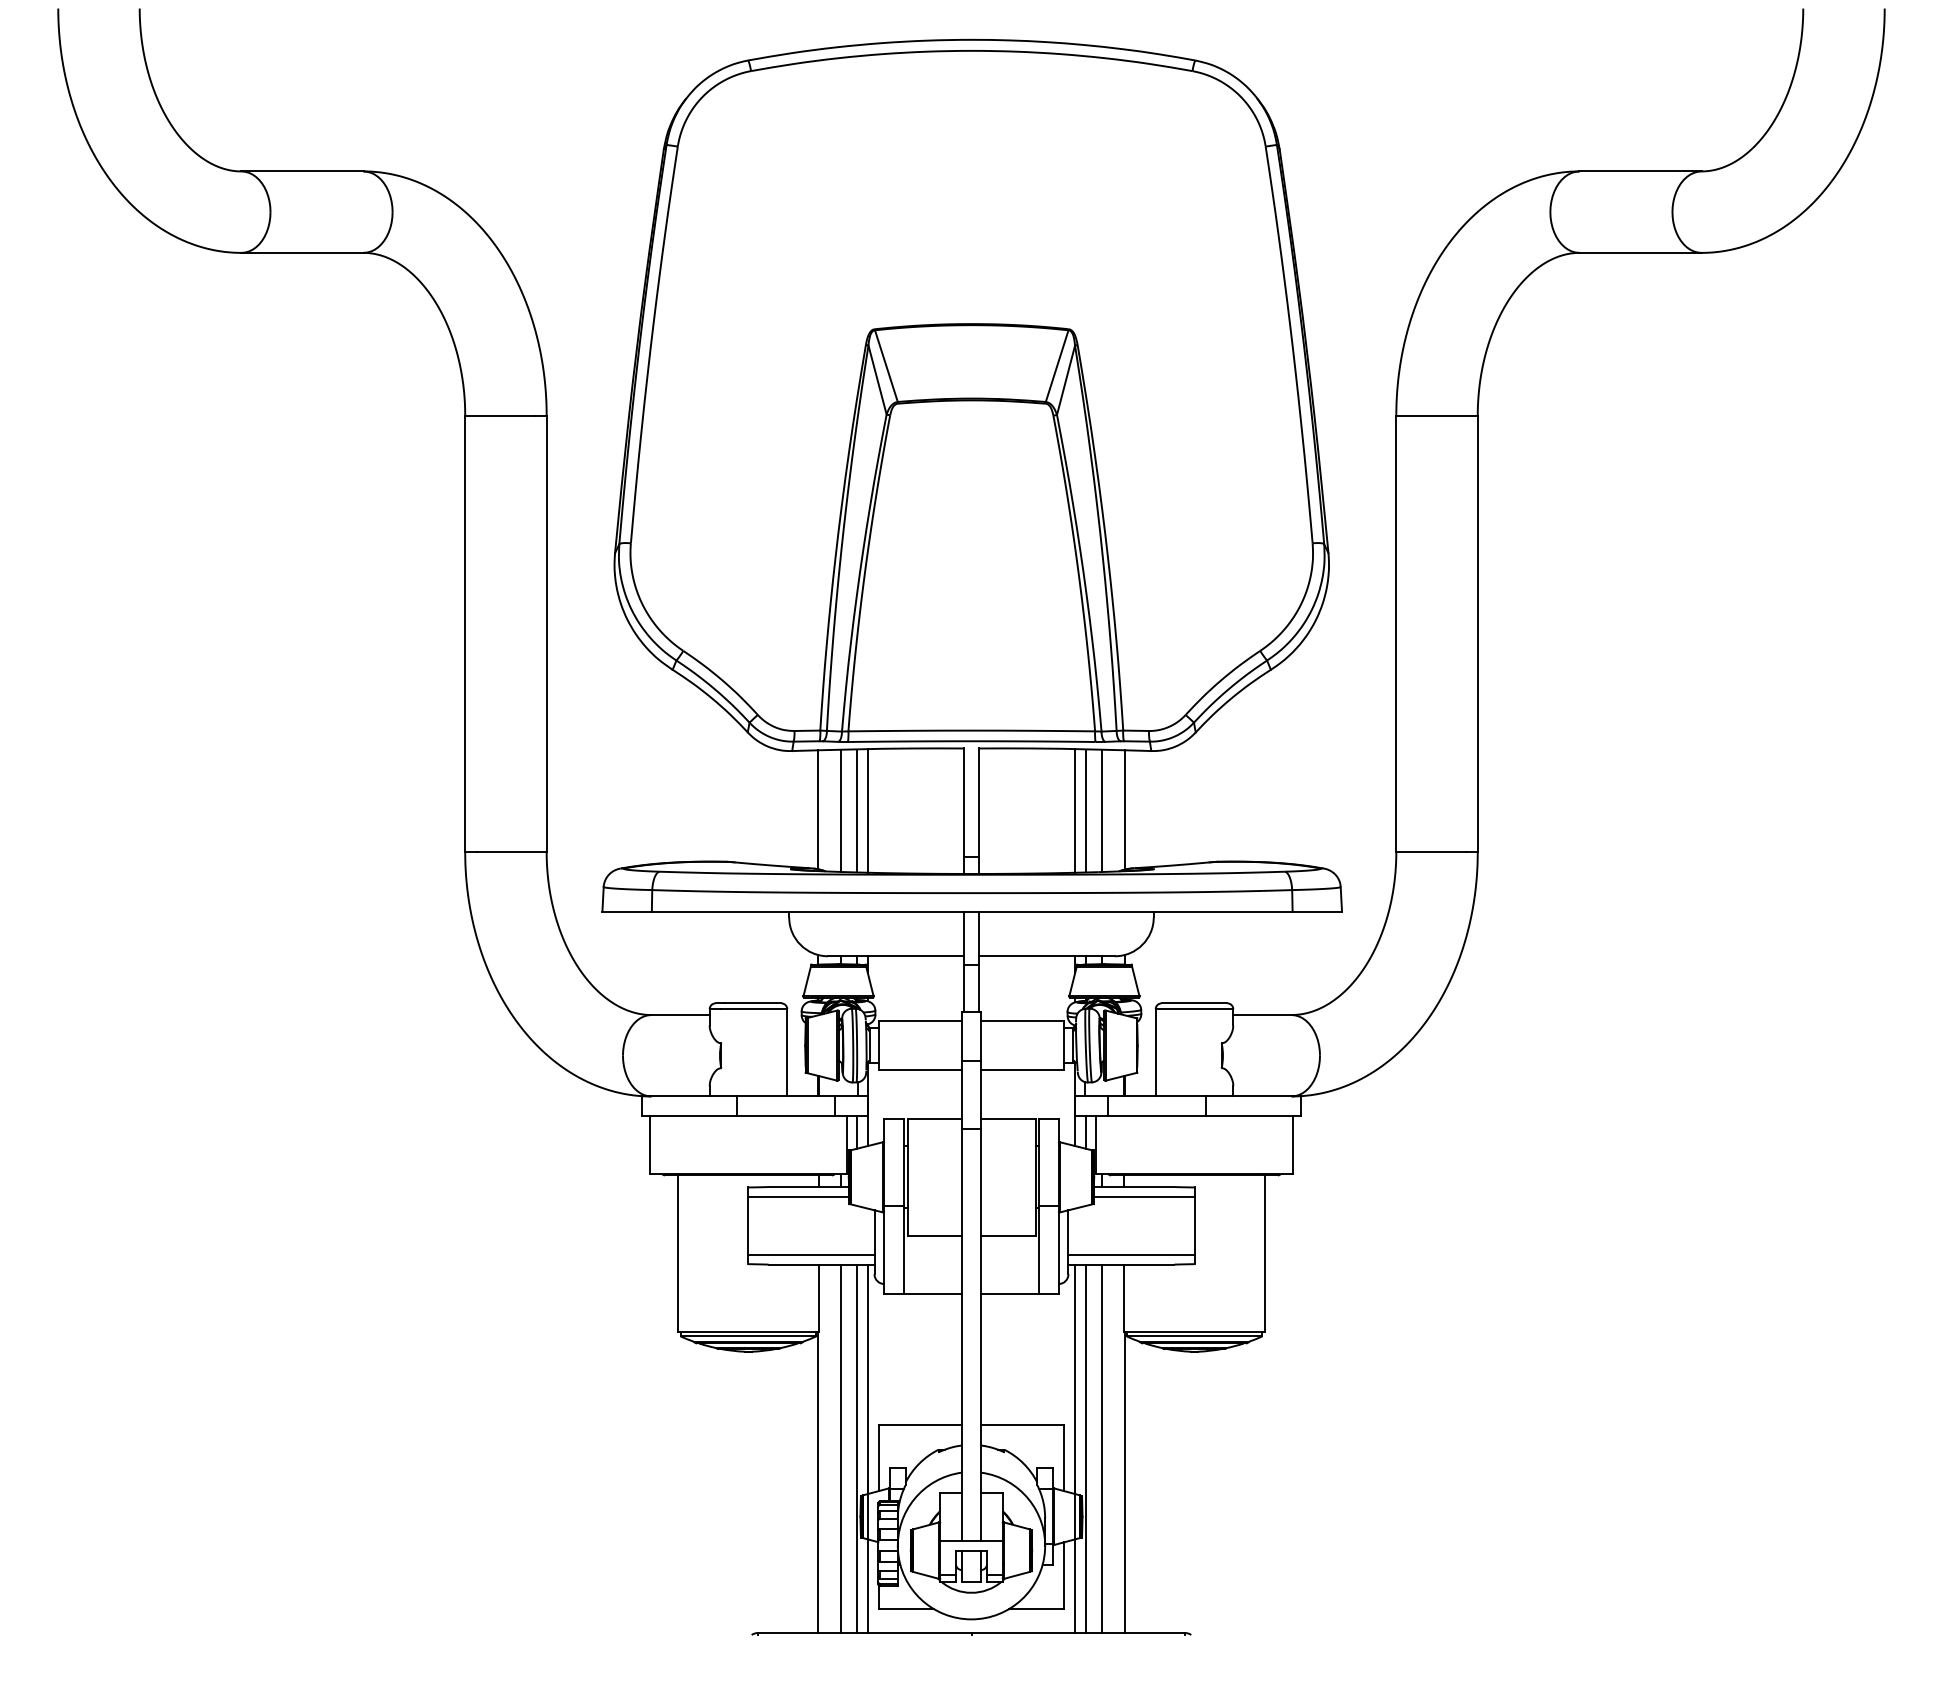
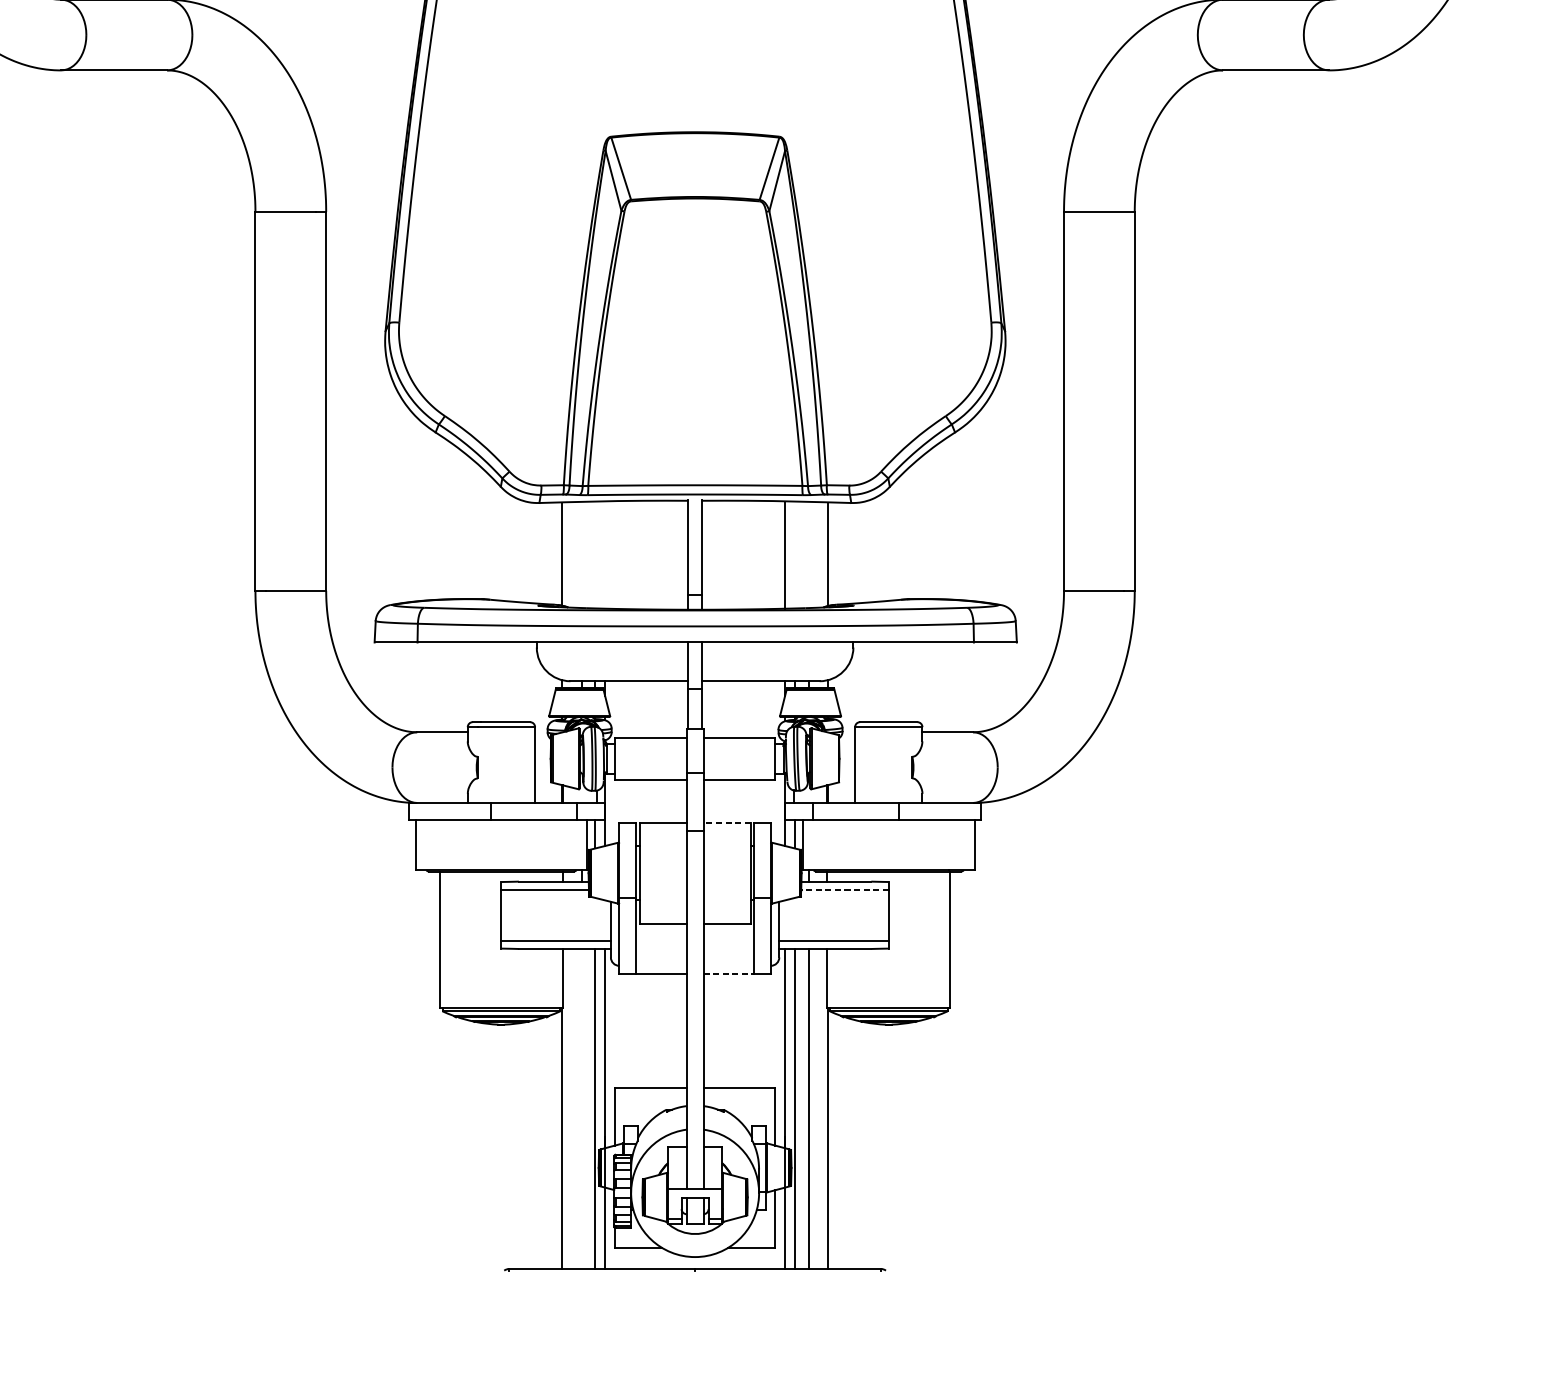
line: (840, 810) -> (581, 554), removed
line: (856, 810) -> (595, 554), removed
line: (867, 810) -> (604, 554), removed
line: (1086, 810) -> (794, 554), removed
line: (1102, 811) -> (808, 555), removed
line: (1007, 1119) -> (726, 822), solid -> dashed
line: (1143, 1196) -> (844, 889), solid -> dashed
line: (1010, 1293) -> (728, 974), solid -> dashed
line: (840, 1448) -> (581, 1108), removed

